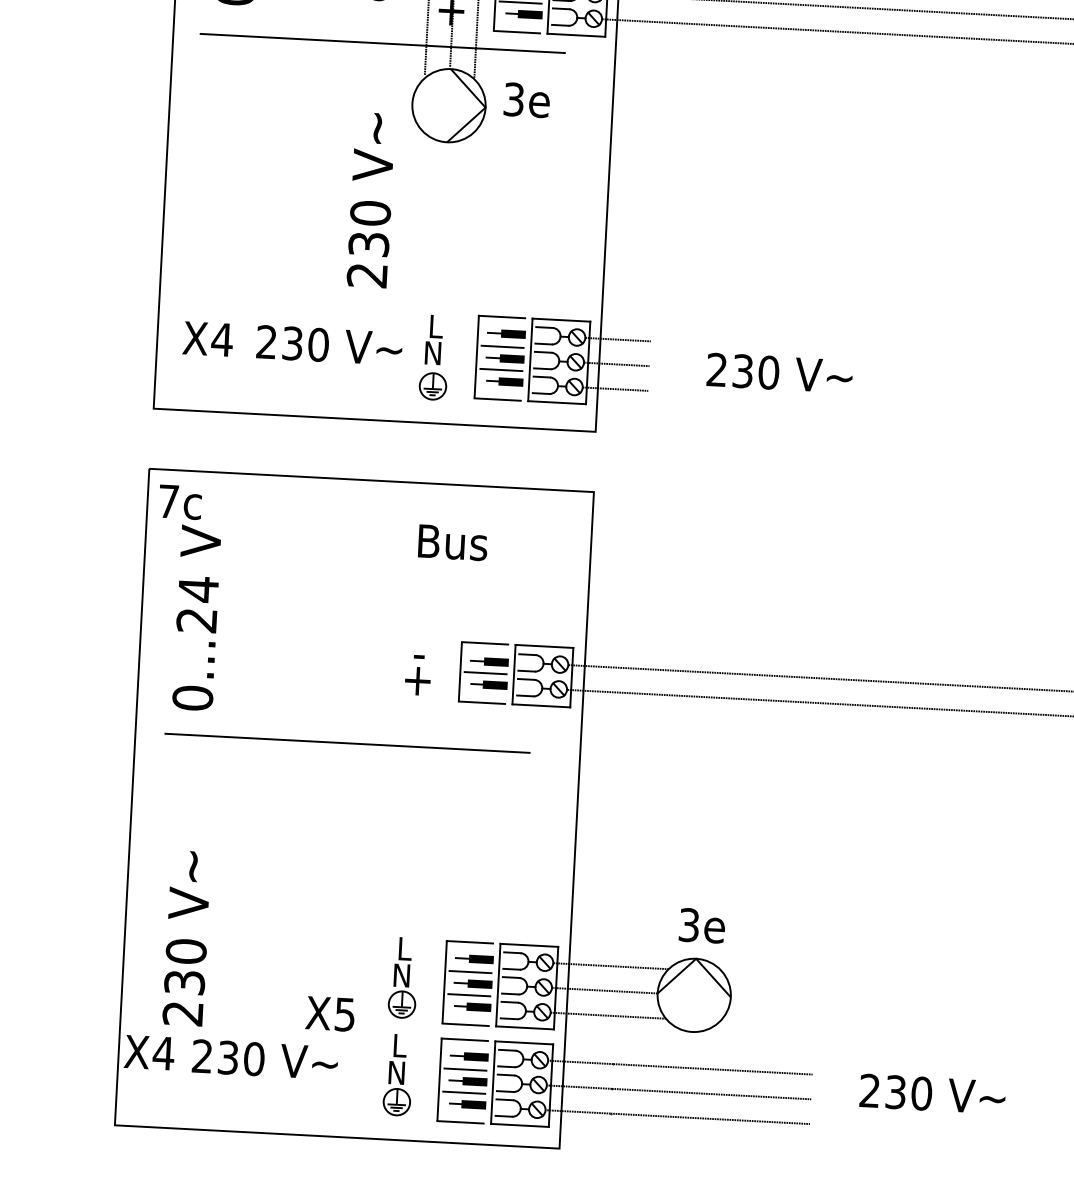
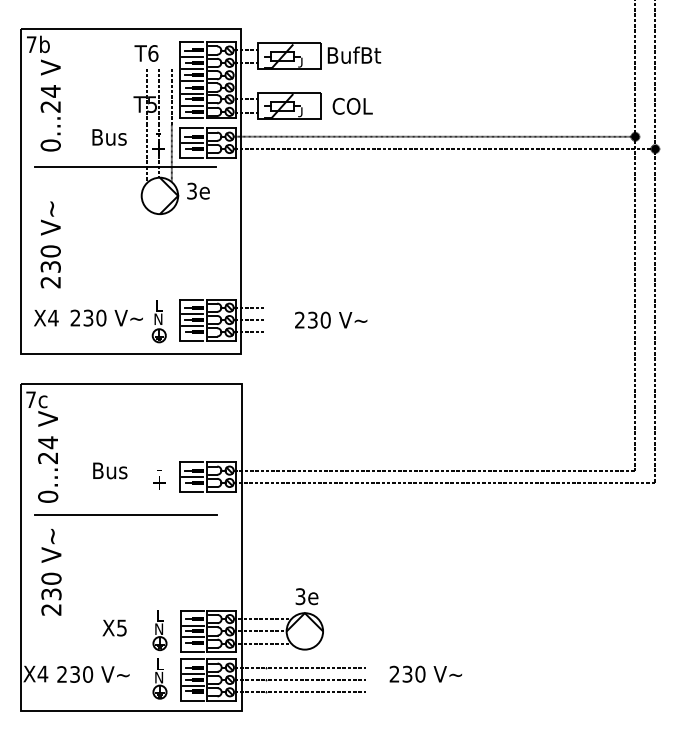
text: (370, 199) -> (50, 244), moved
text: (453, 541) -> (110, 470), moved
text: (186, 938) -> (51, 572), moved
text: (330, 1012) -> (114, 627), moved

